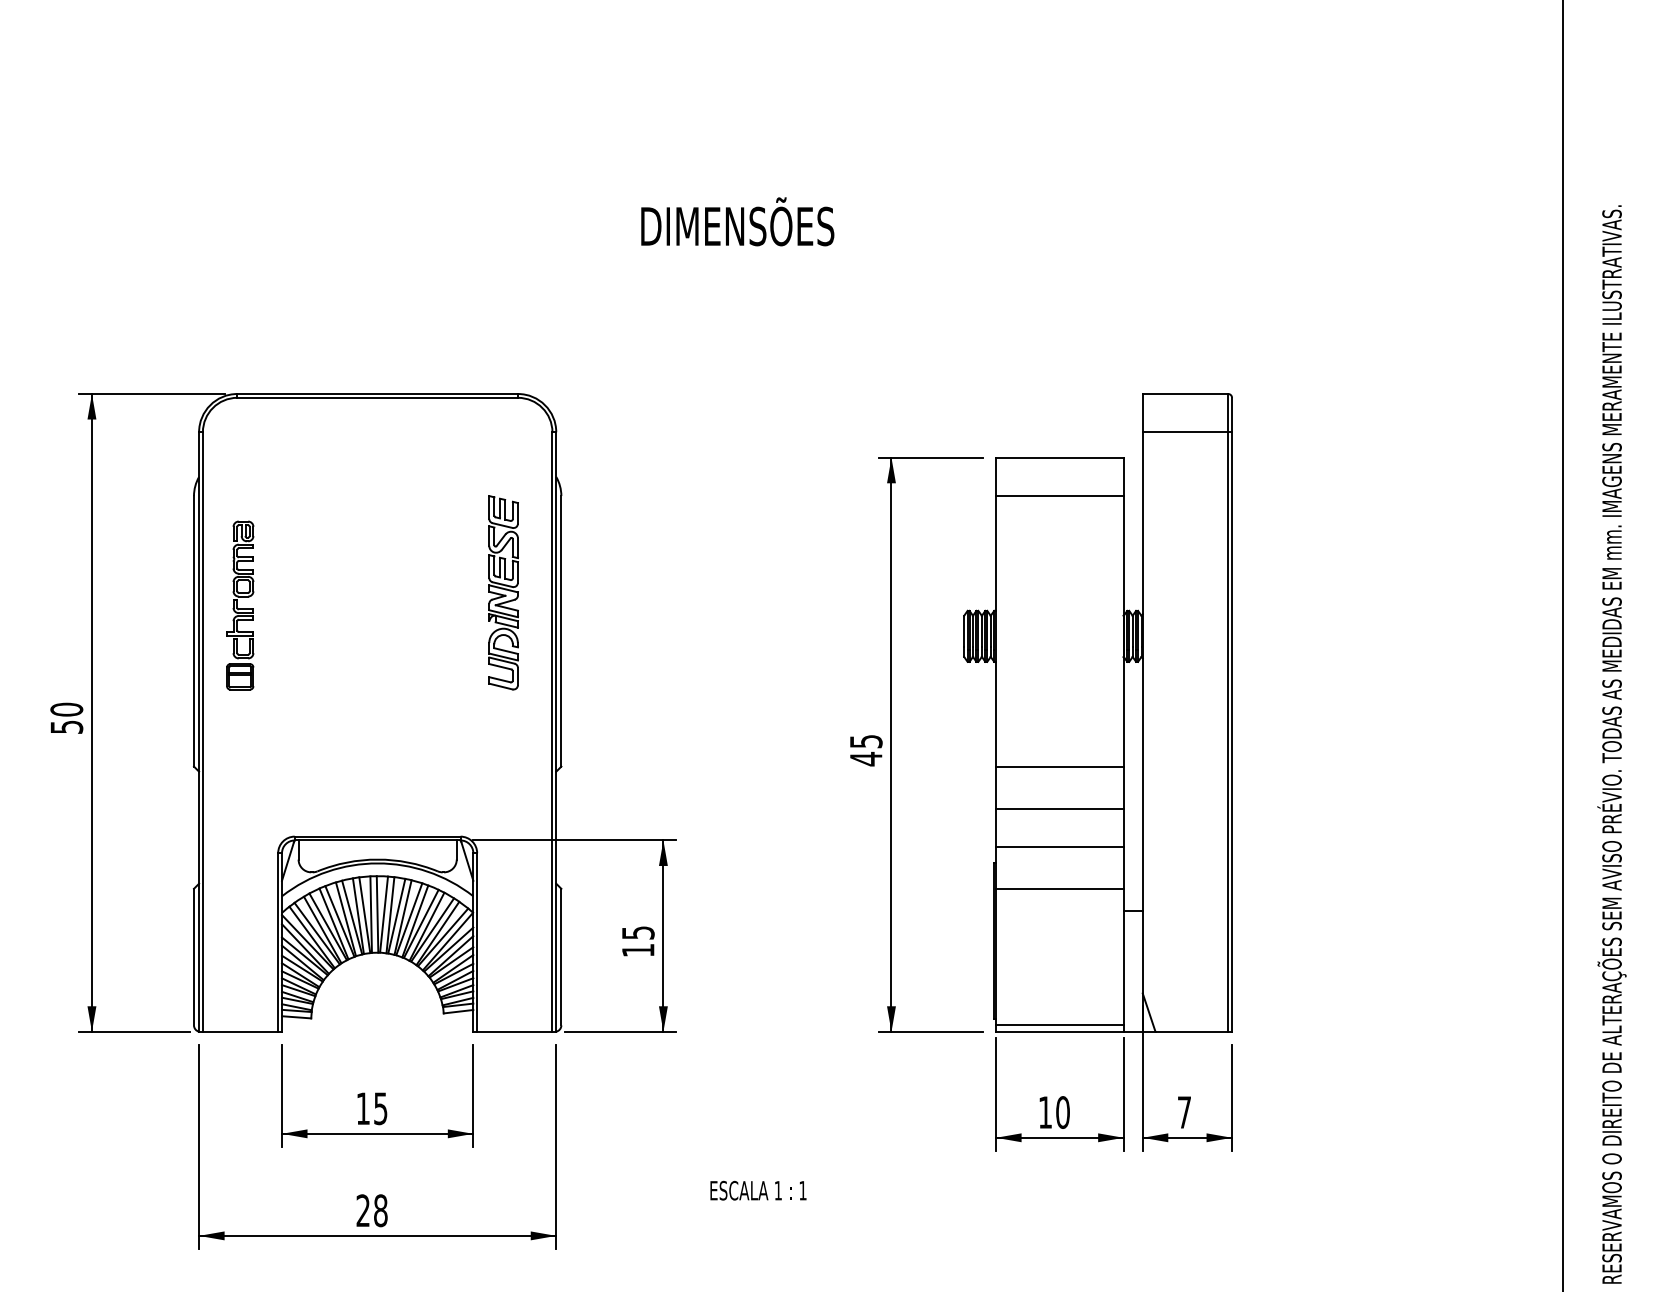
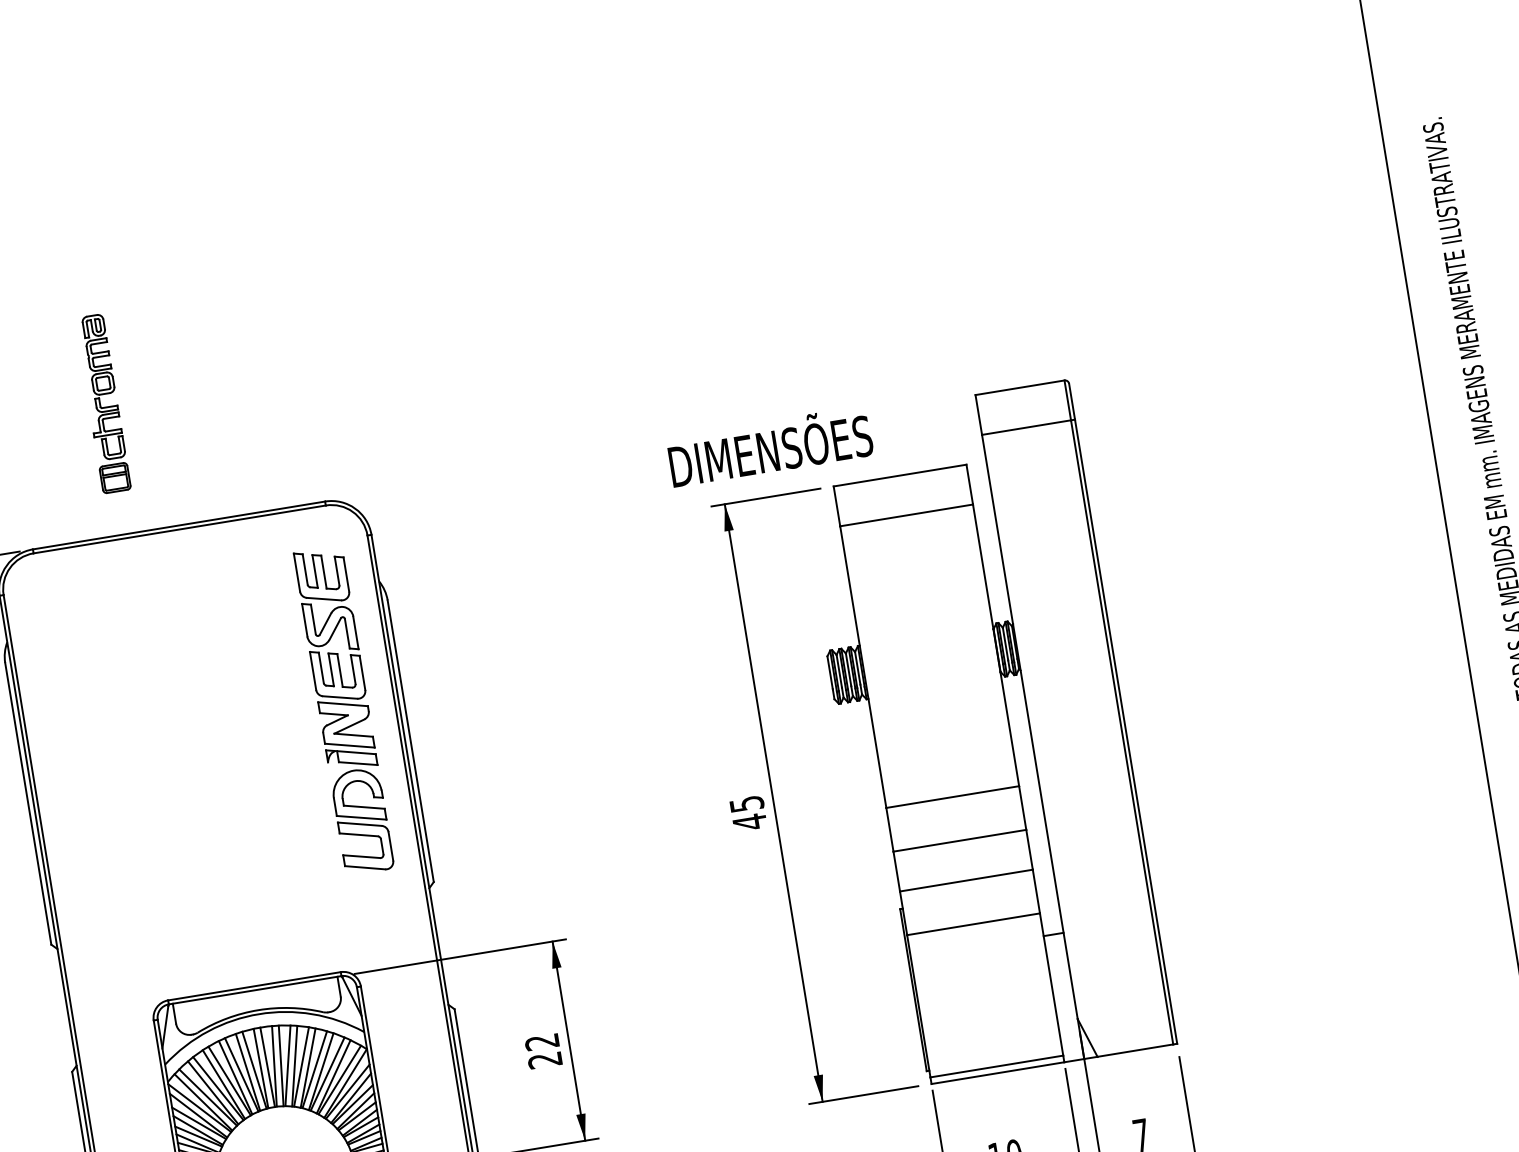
text: (737, 221) -> (769, 446), moved
part: (503, 592) -> (343, 710), size x1.6
part: (240, 605) -> (103, 403), moved
text: (637, 941) -> (542, 1051), 15 -> 22

